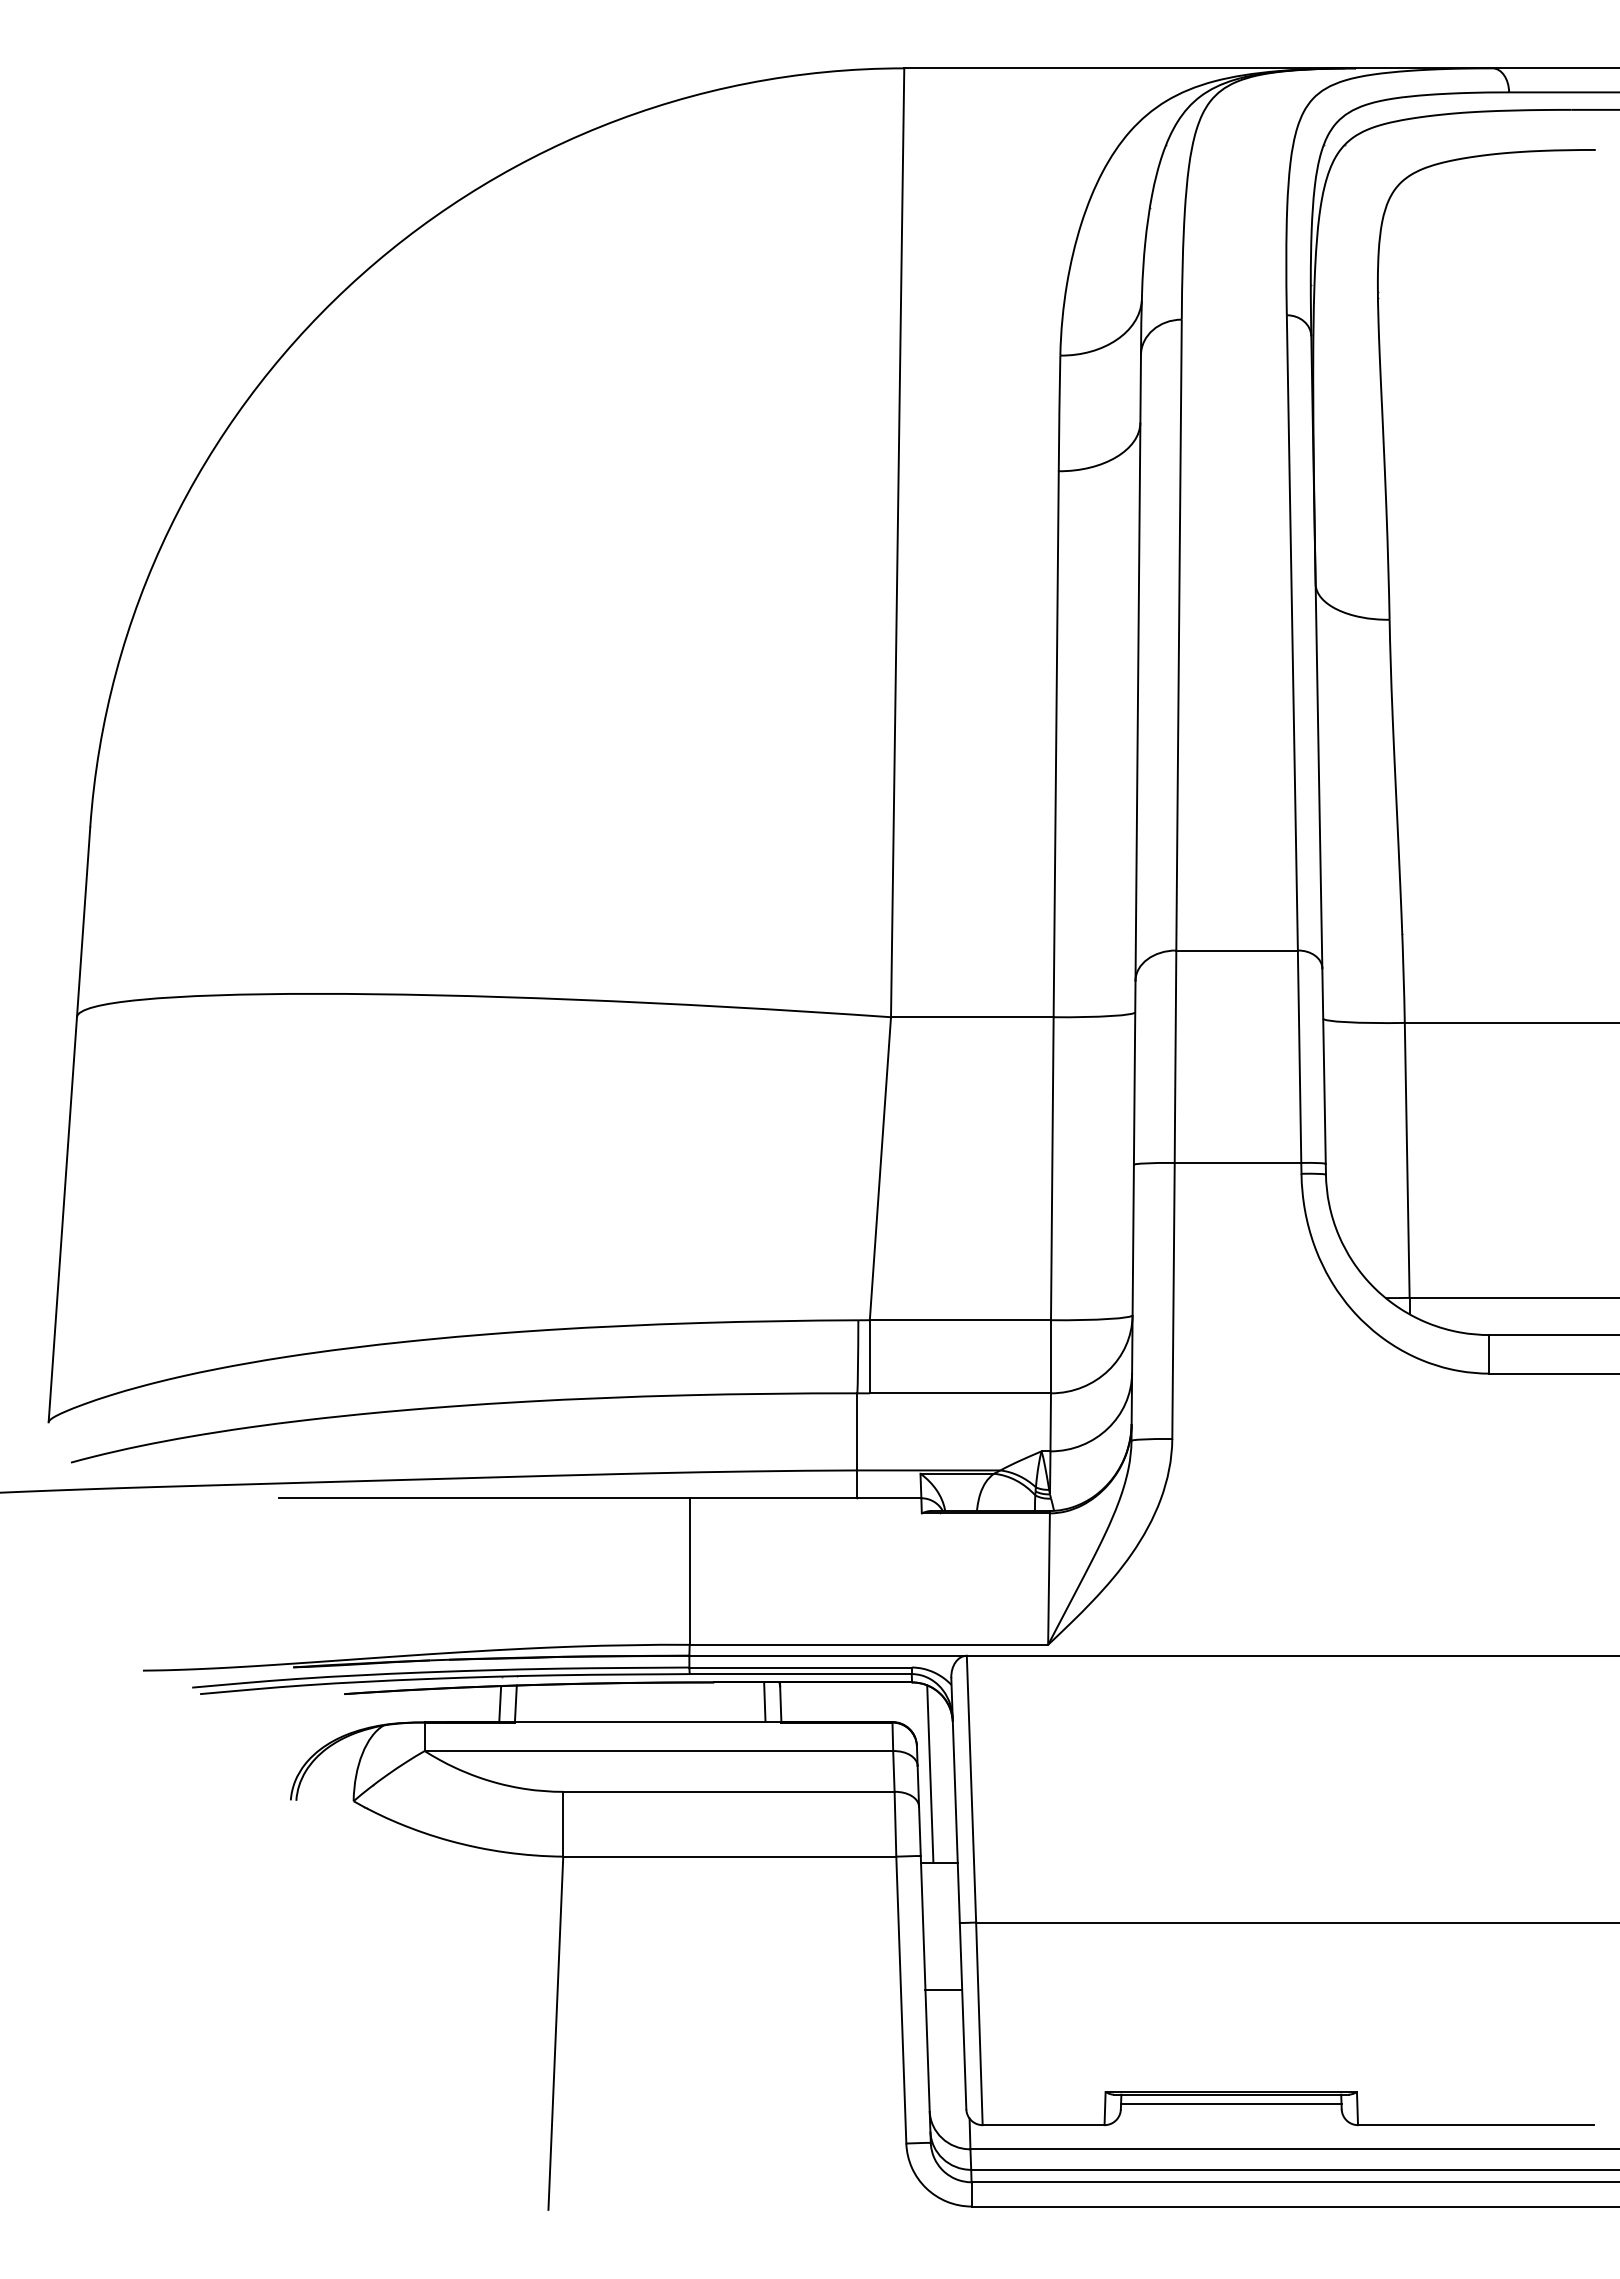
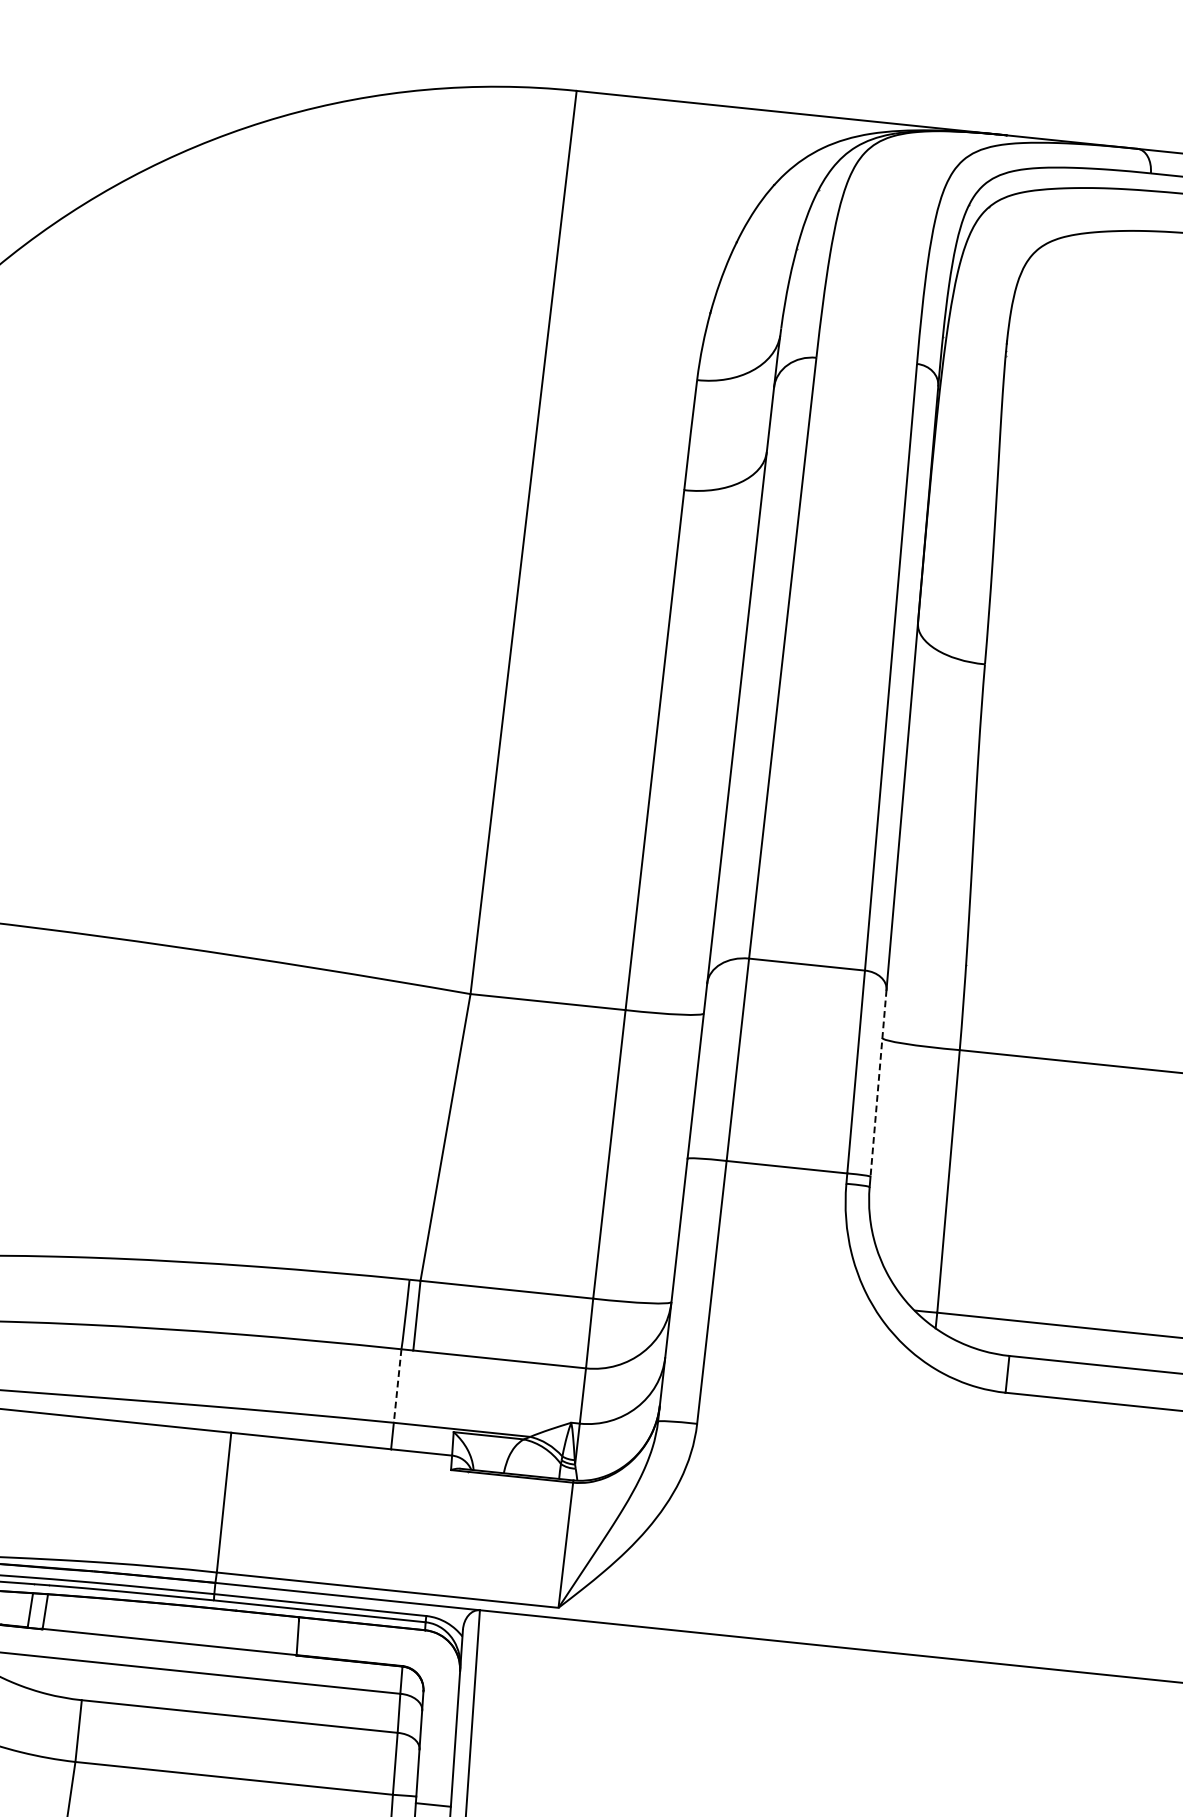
line: (1324, 1066) -> (878, 1083), solid -> dashed
line: (857, 1431) -> (397, 1385), solid -> dashed
line: (764, 1702) -> (282, 1634), removed
line: (930, 1773) -> (433, 1718), removed

